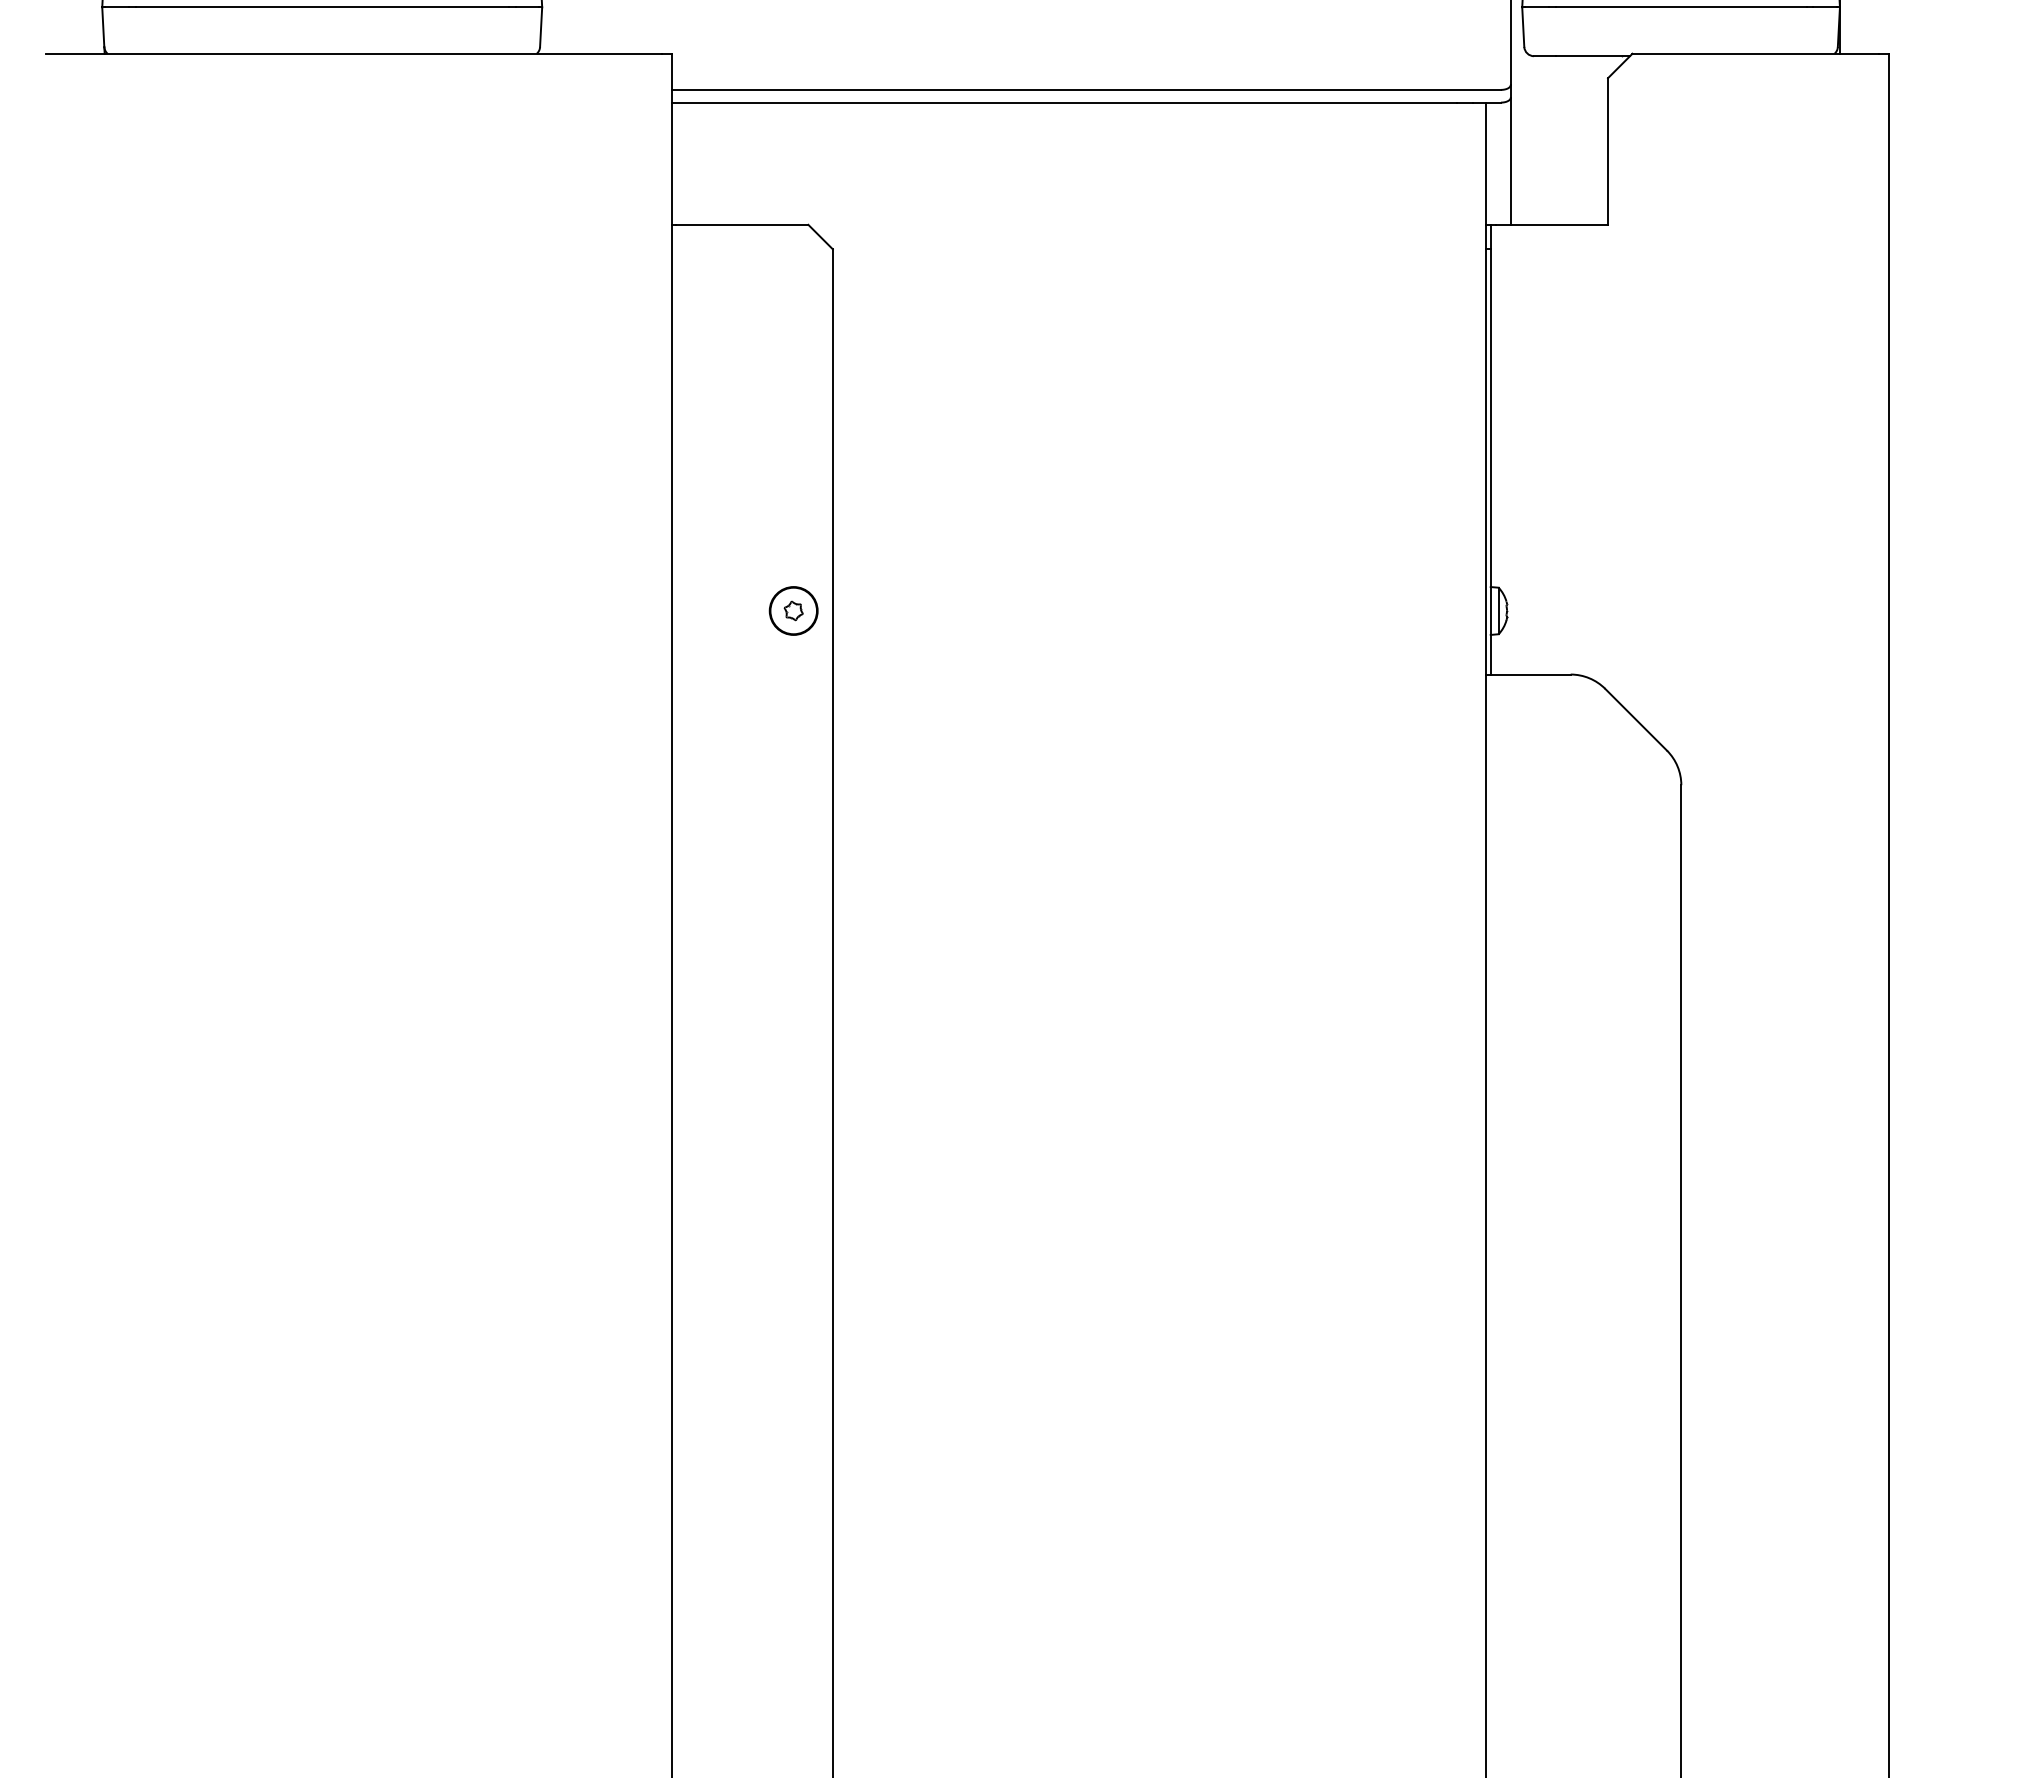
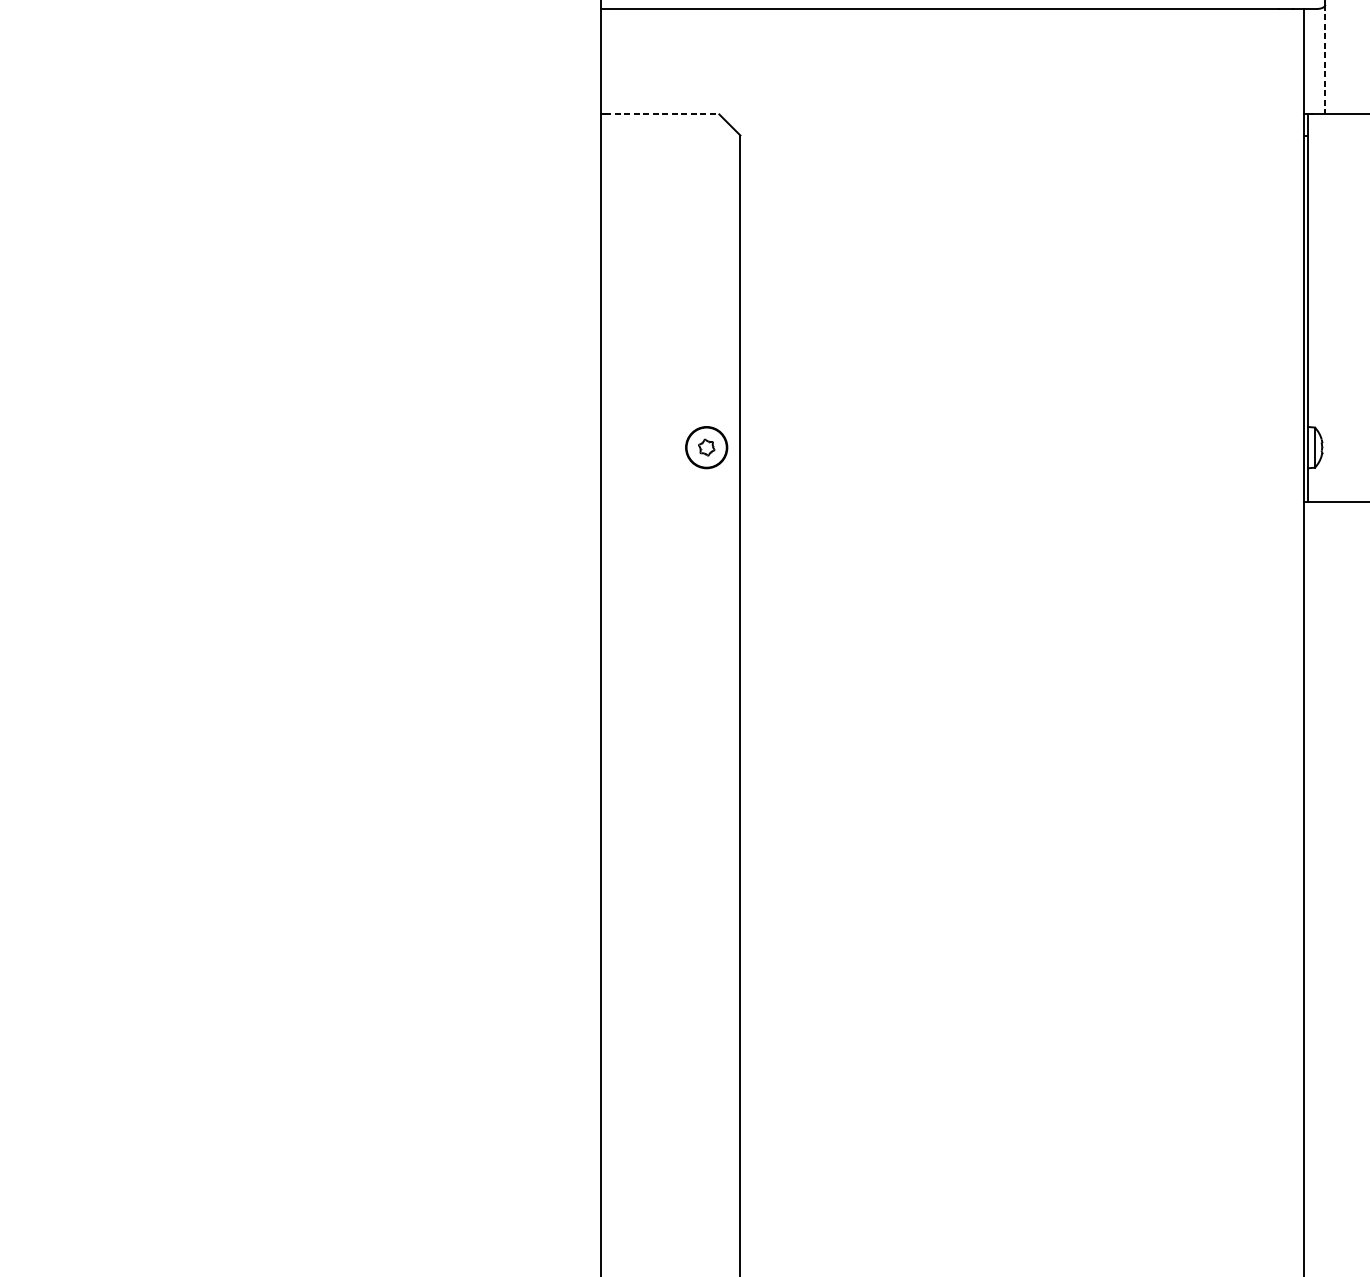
line: (1510, 161) -> (1325, 59), solid -> dashed
line: (742, 224) -> (662, 114), solid -> dashed

